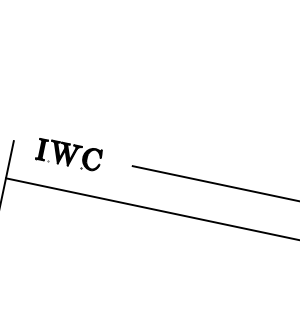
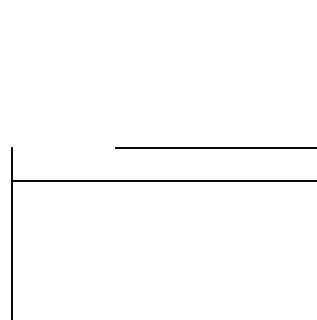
part: (68, 154) -> (60, 149), removed

